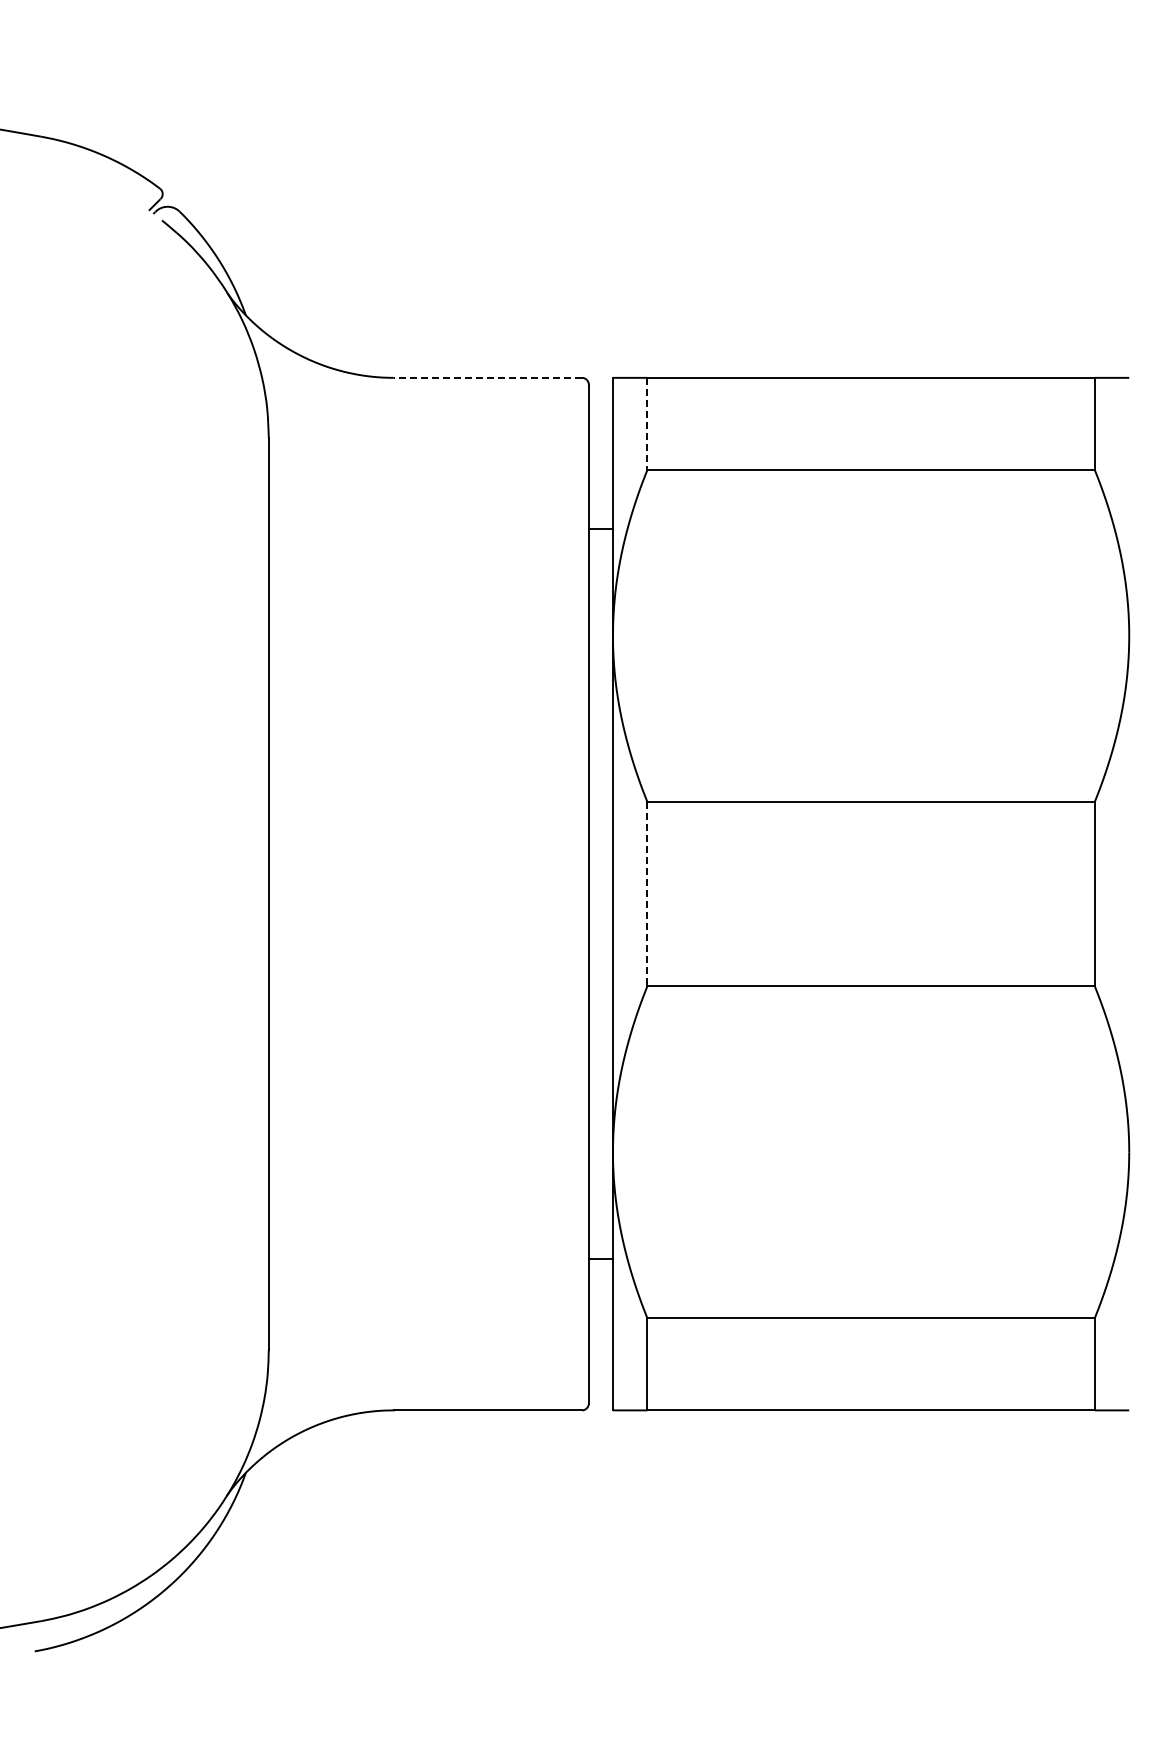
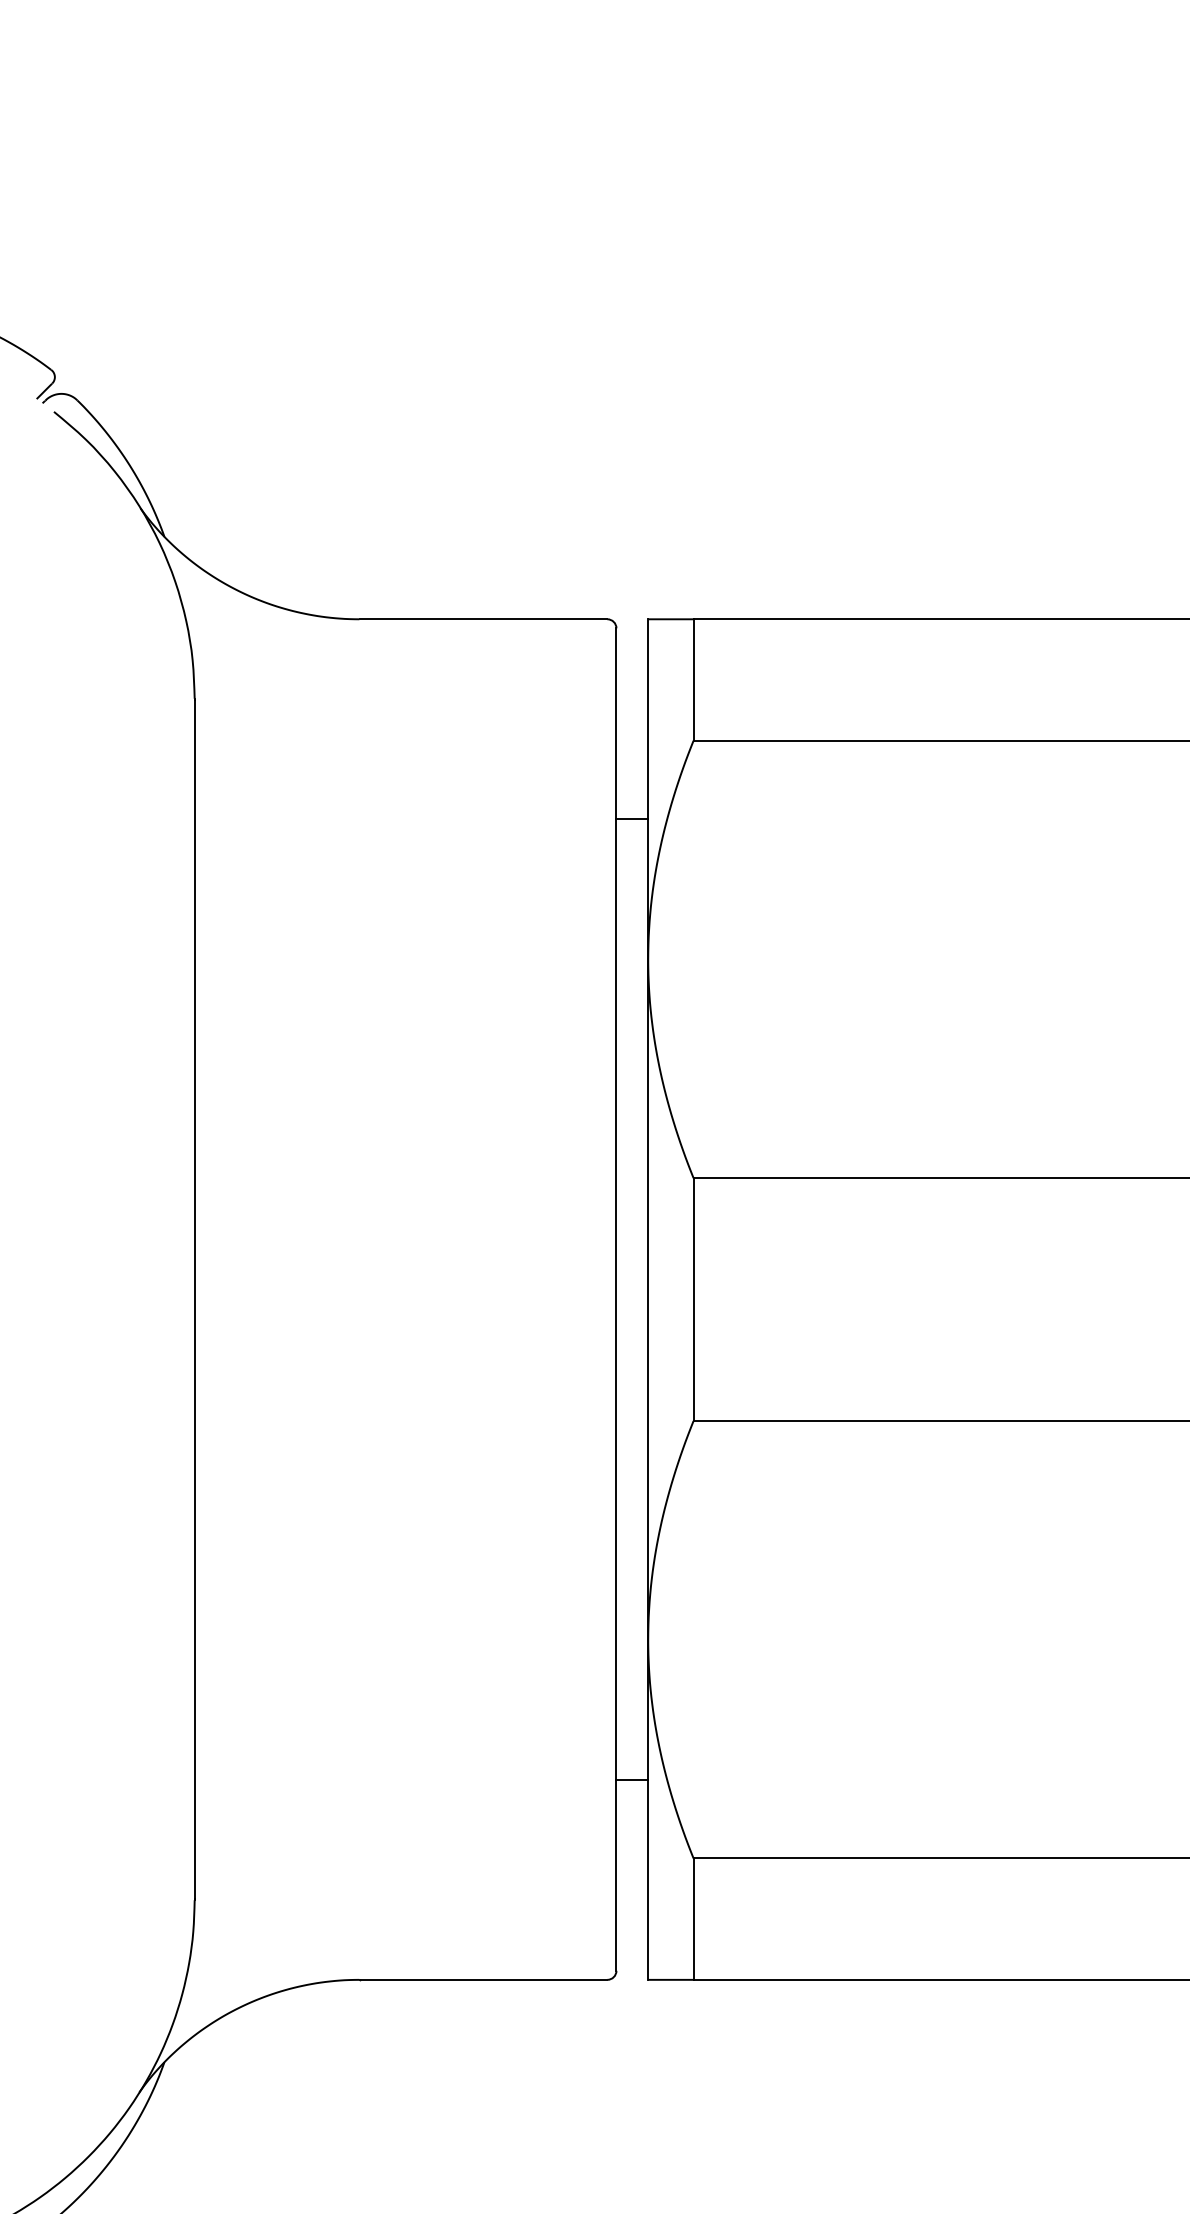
line: (487, 377) -> (482, 618), dashed -> solid
line: (647, 424) -> (693, 680), dashed -> solid
line: (647, 894) -> (693, 1300), dashed -> solid

